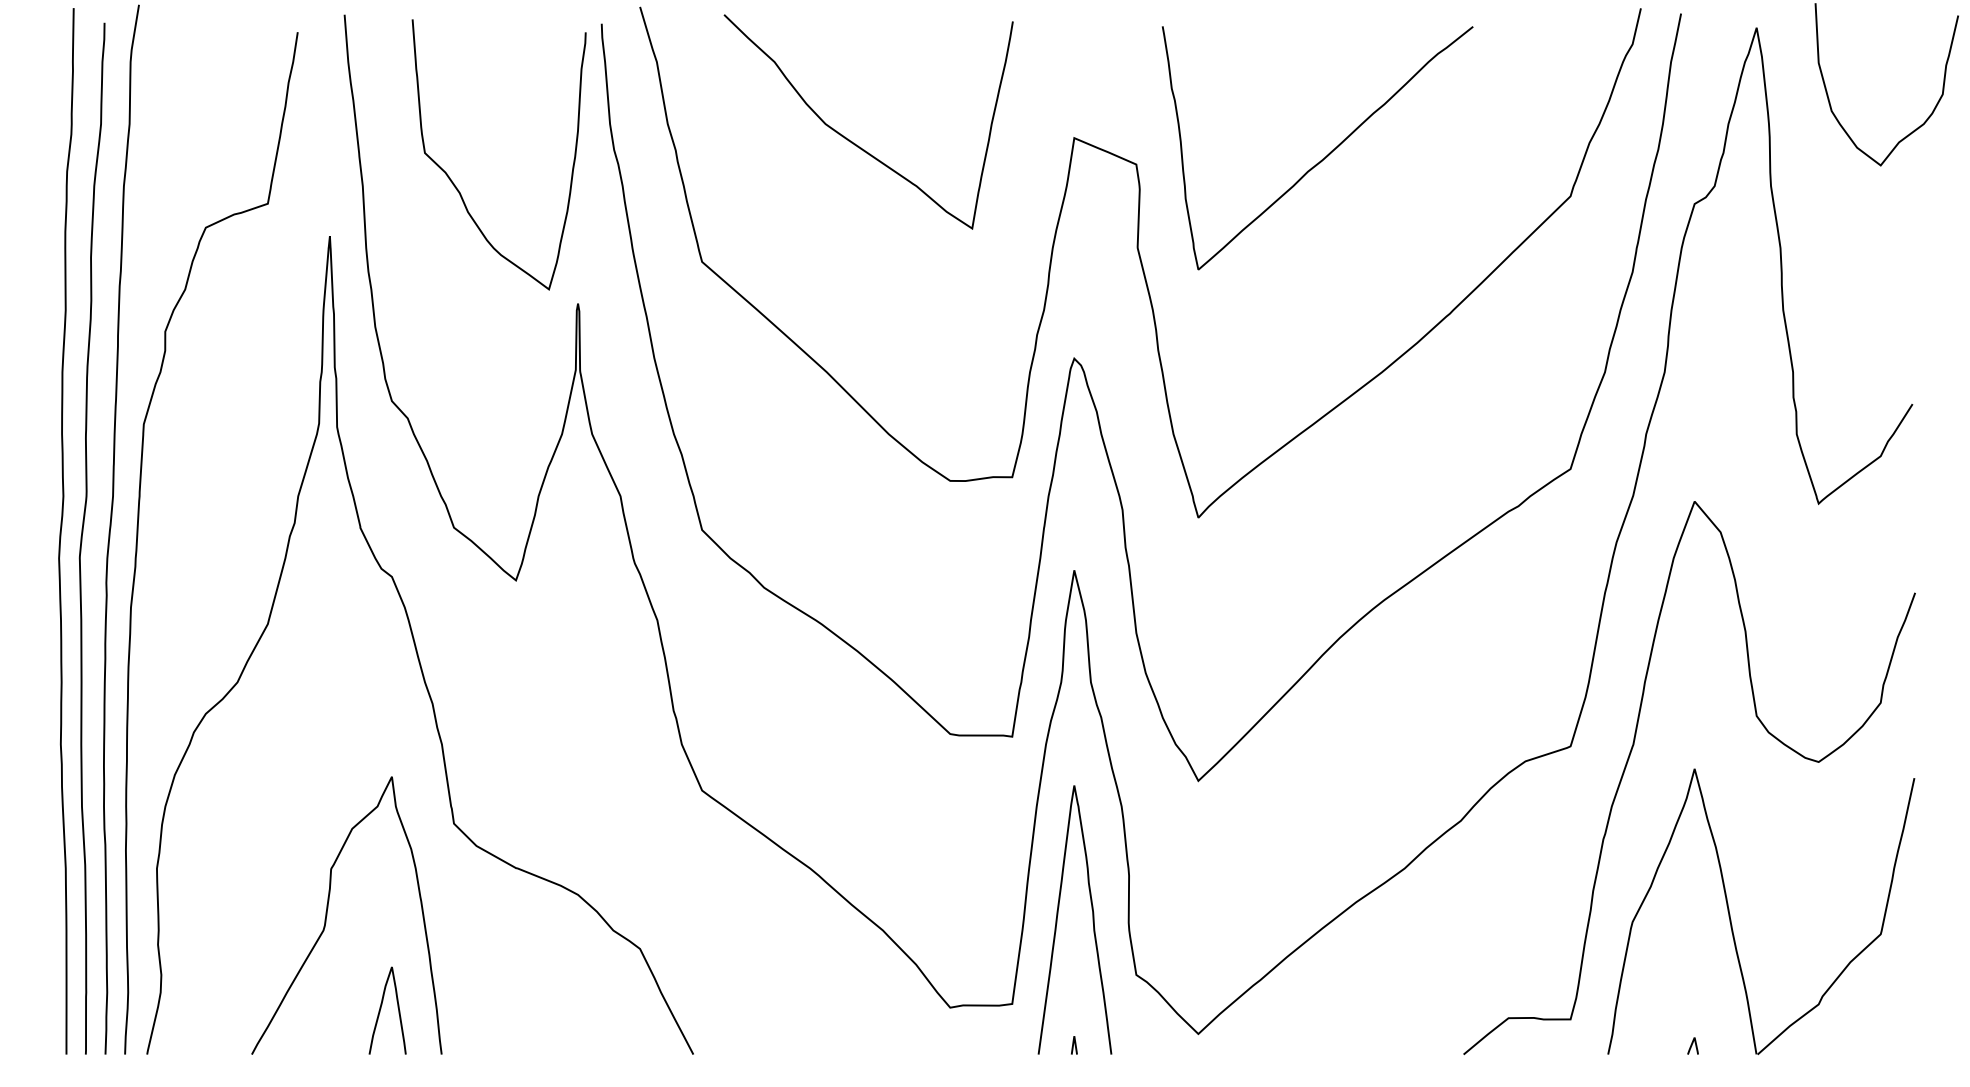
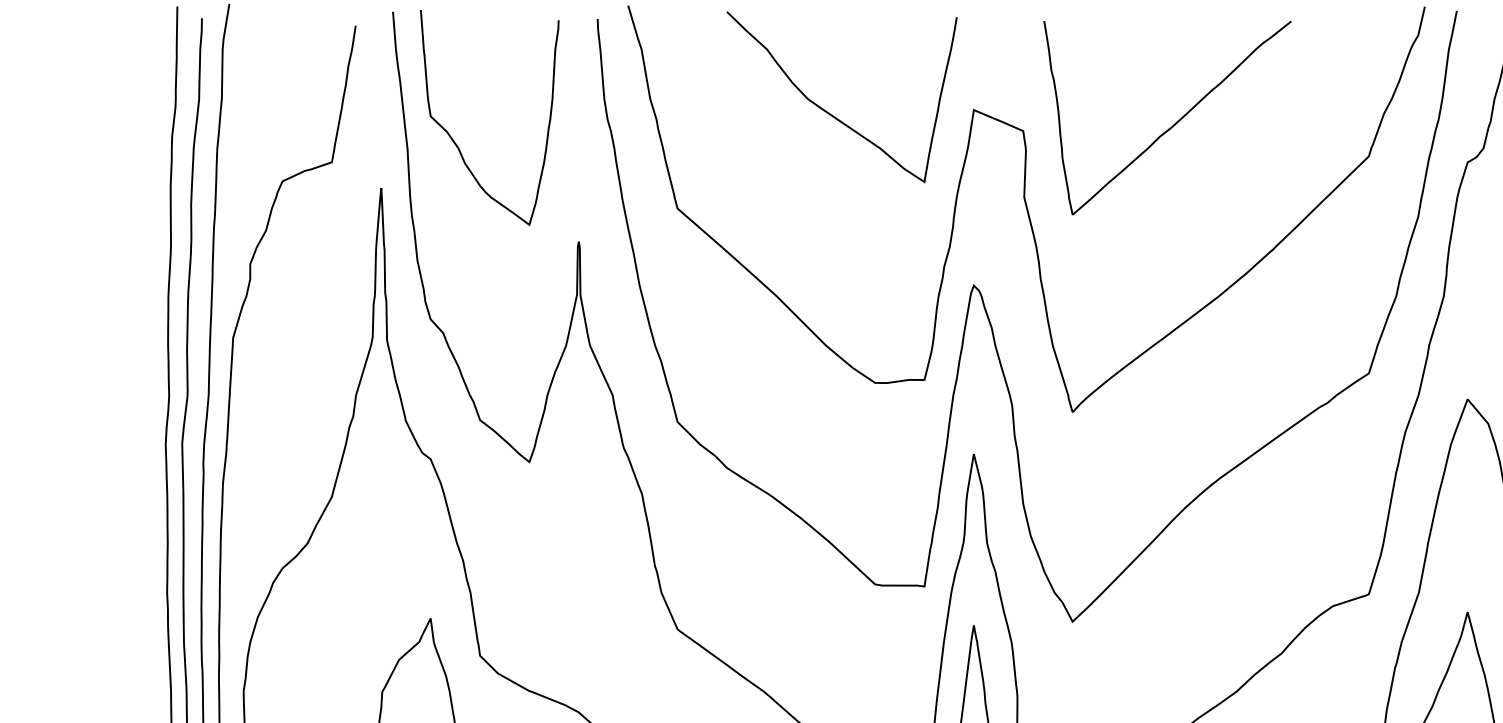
curve: (855, 143) -> (831, 114), moved
curve: (454, 183) -> (454, 140), moved

